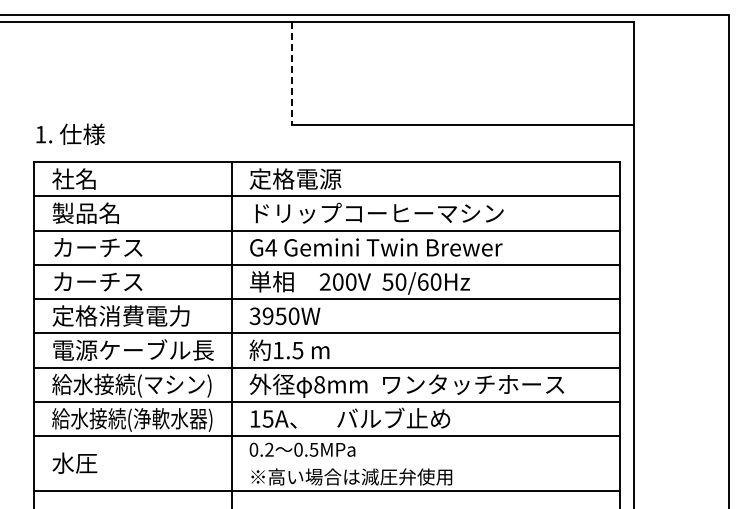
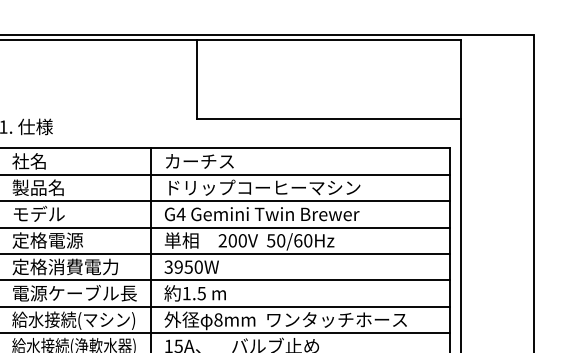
line: (292, 73) -> (197, 79), dashed -> solid
text: (295, 178) -> (199, 160), 定格電源 -> カーチス
text: (98, 246) -> (47, 213), カーチス -> モデル
text: (97, 281) -> (47, 240), カーチス -> 定格電源

